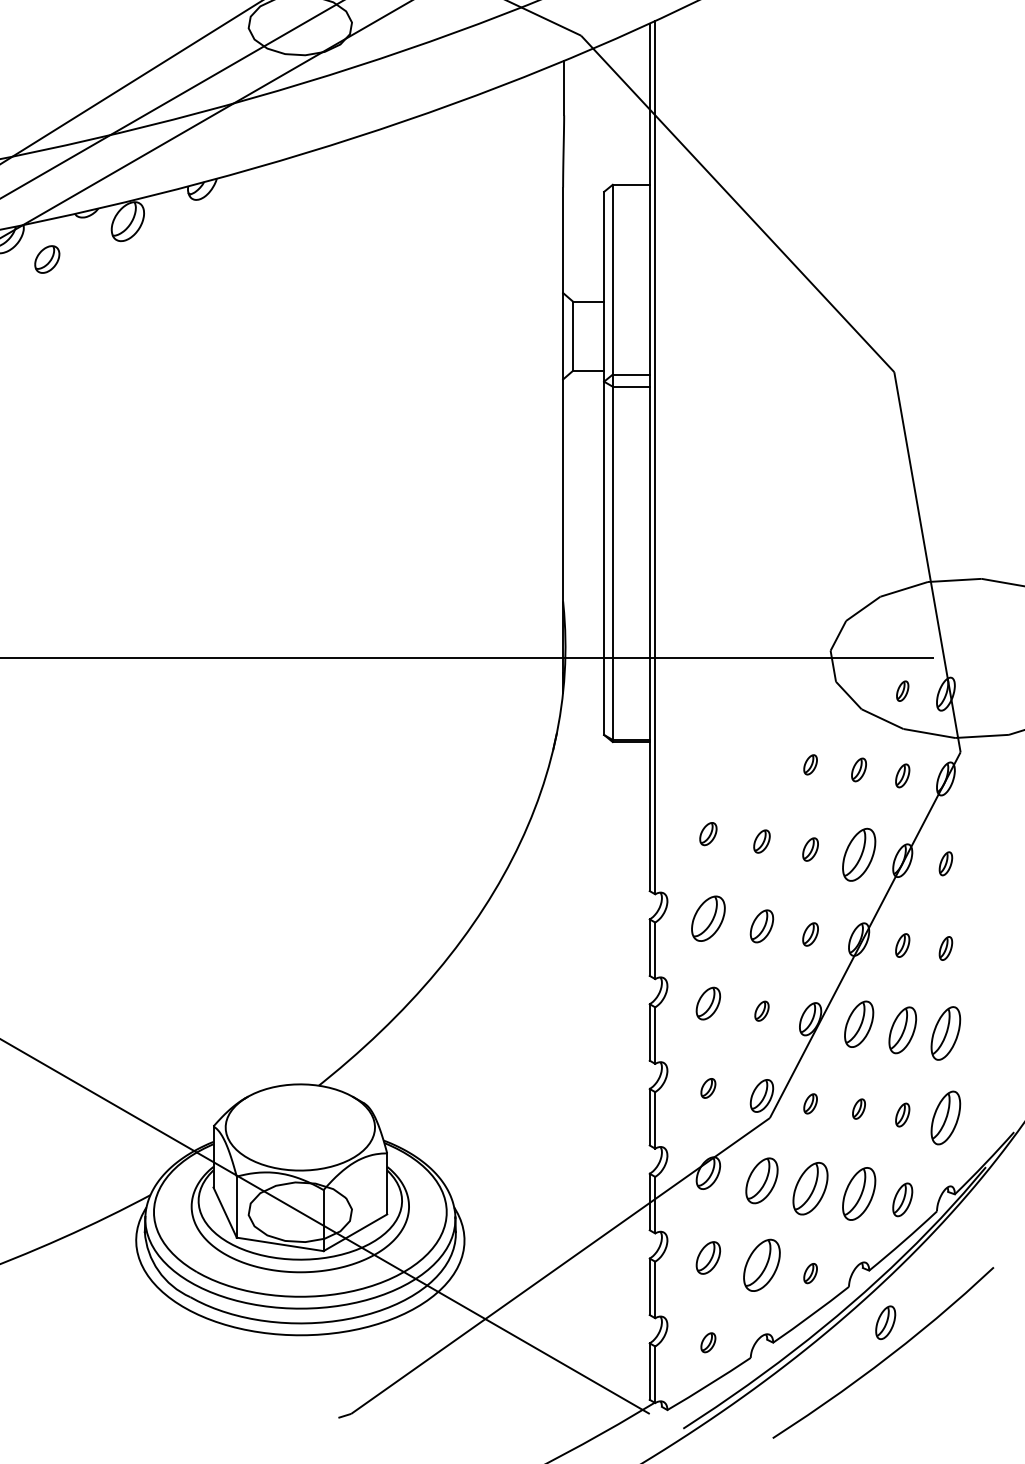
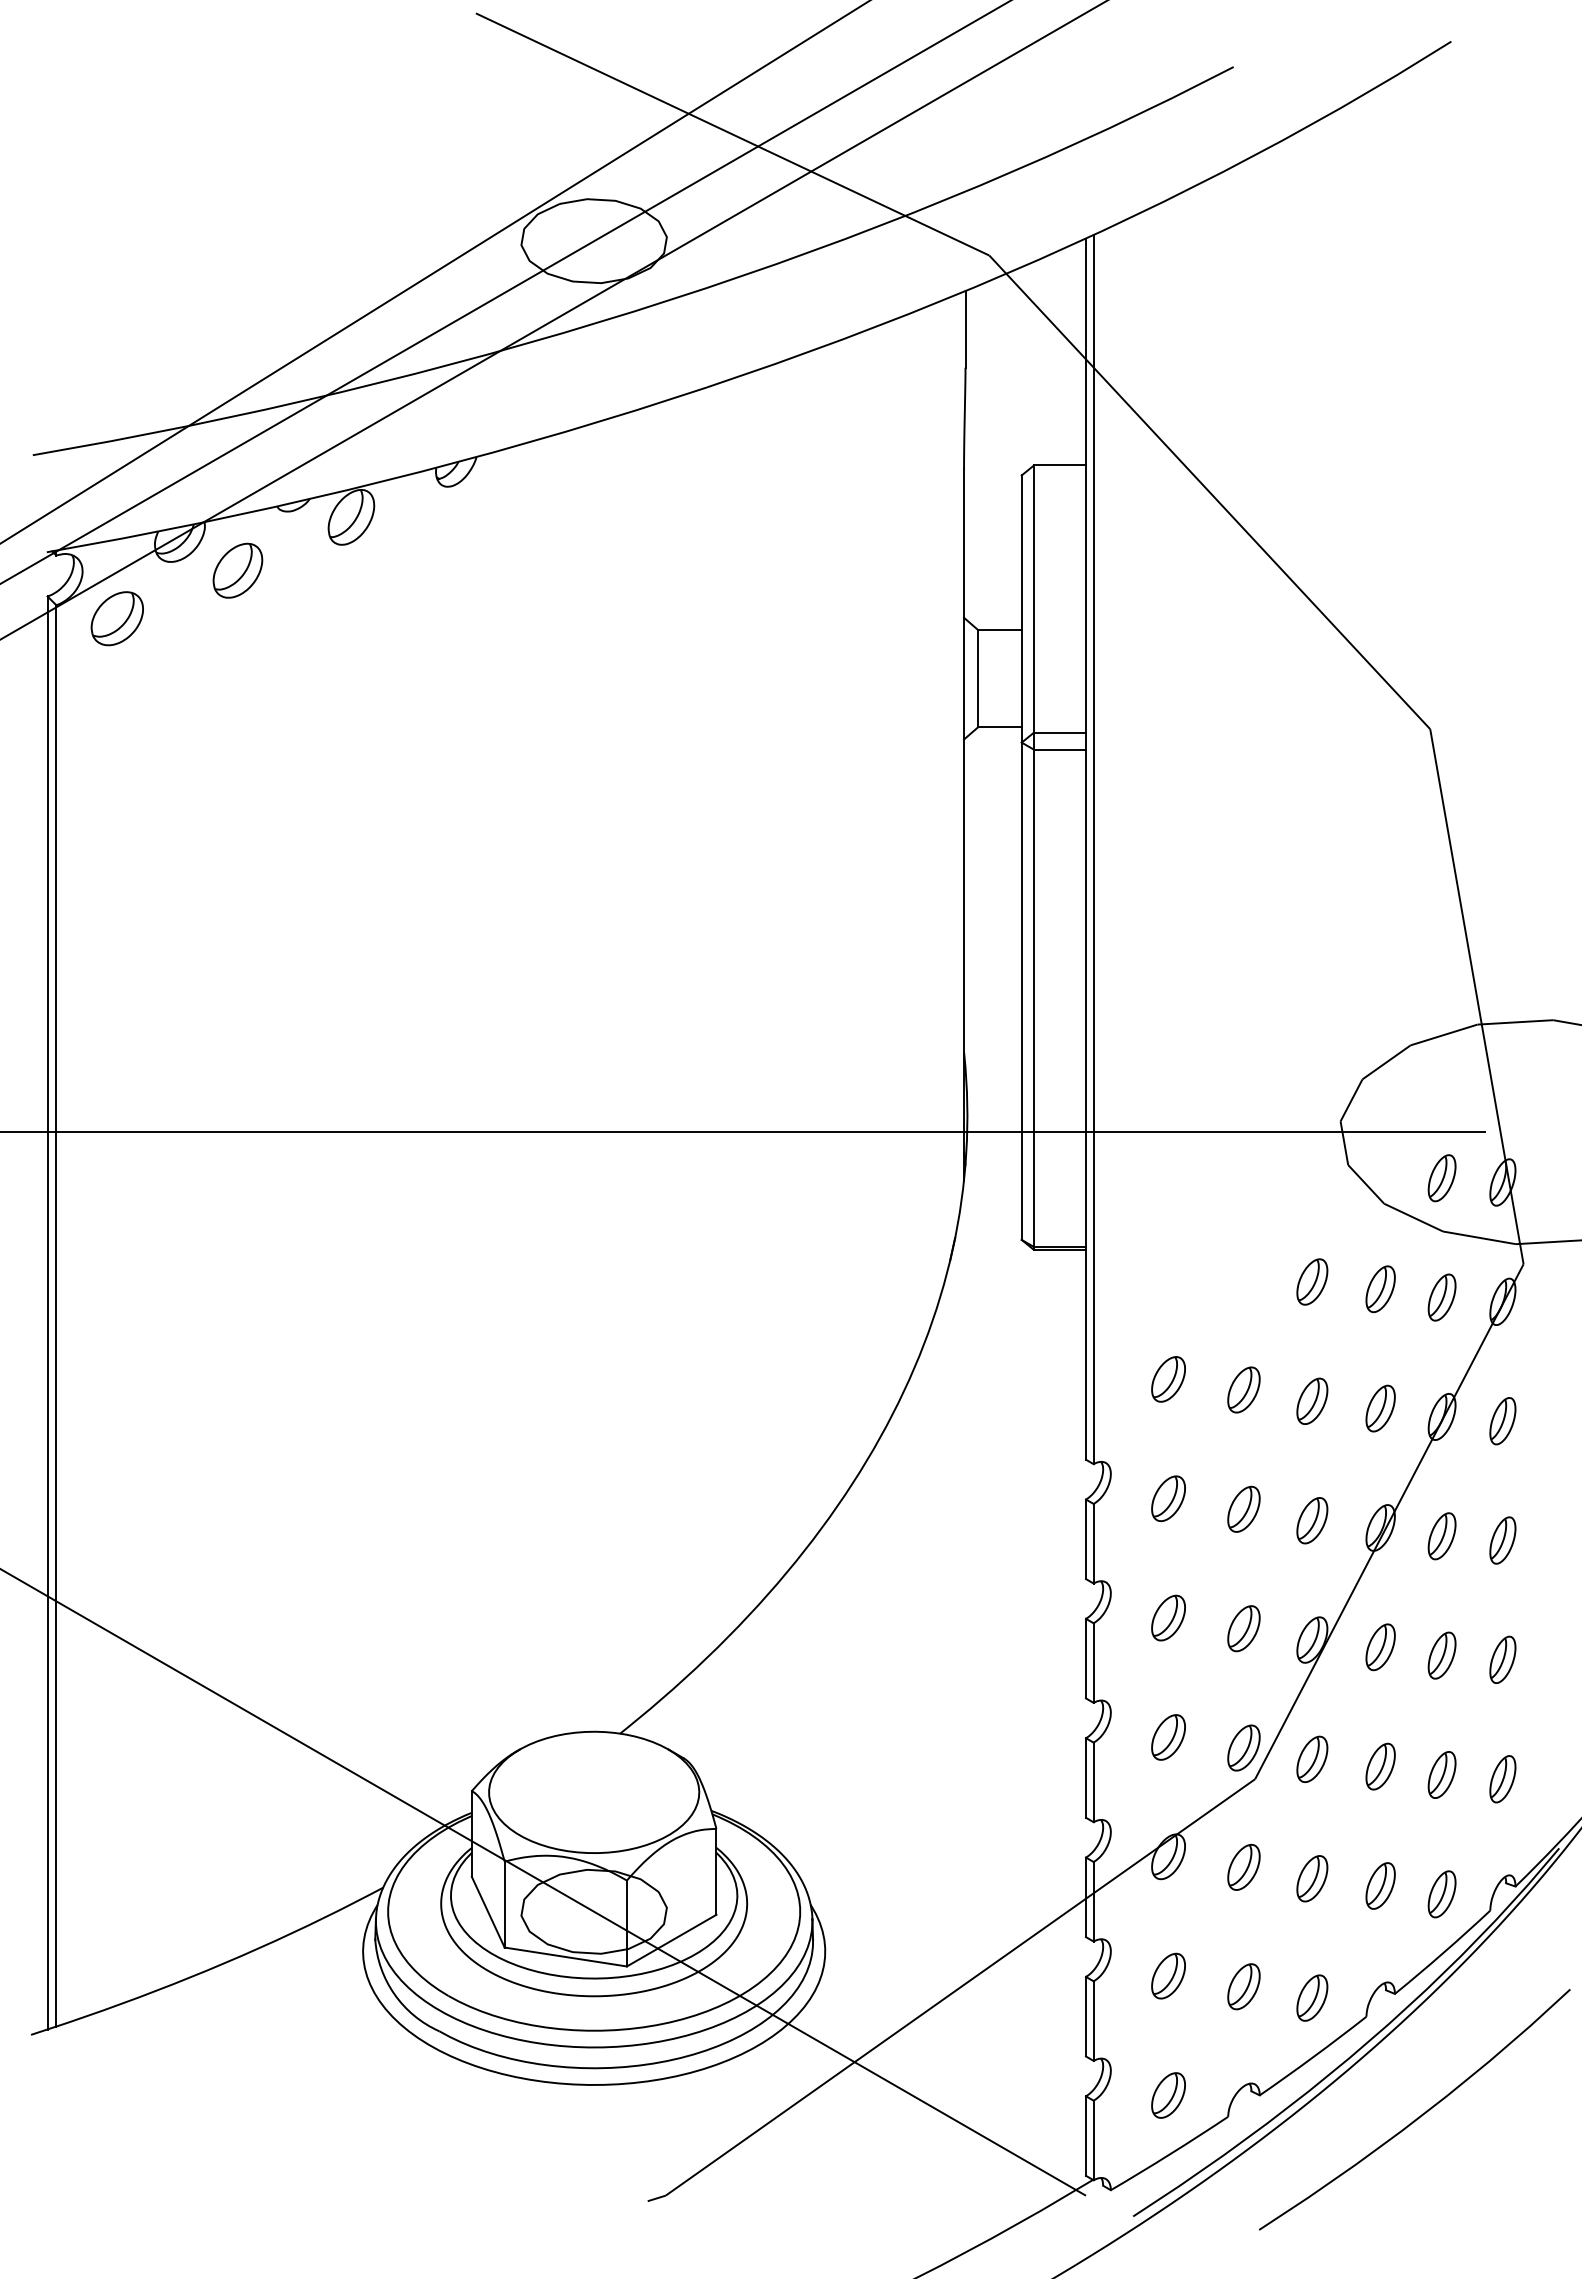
part: (46, 259) -> (237, 570), size x1.43
part: (902, 691) -> (1441, 1178), size x1.67
part: (810, 764) -> (1312, 1281), size x1.67
part: (858, 769) -> (1380, 1288), size x1.43
part: (902, 775) -> (1441, 1297), size x1.43
part: (708, 834) -> (1168, 1379), size x1.43
part: (761, 841) -> (1243, 1389), size x1.43
part: (810, 849) -> (1312, 1400), size x1.43
part: (858, 854) -> (1380, 1408), size x0.62
part: (945, 863) -> (1502, 1421), size x1.43
part: (708, 918) -> (1168, 1498), size x0.71
part: (810, 934) -> (1312, 1520), size x1.43
part: (902, 945) -> (1441, 1536), size x1.43
part: (945, 948) -> (1502, 1540), size x1.43
part: (761, 1011) -> (1243, 1628), size x1.67
part: (858, 1024) -> (1380, 1647), size x0.71
part: (902, 1030) -> (1441, 1655), size x0.71
part: (945, 1033) -> (1502, 1659), size x0.62
part: (708, 1088) -> (1168, 1737), size x1.67
part: (810, 1103) -> (1312, 1758), size x1.67
part: (858, 1109) -> (1380, 1766), size x1.67
part: (902, 1114) -> (1441, 1774), size x1.43
part: (945, 1118) -> (1502, 1779), size x0.62
part: (761, 1180) -> (1243, 1866), size x0.71
part: (810, 1188) -> (1312, 1878), size x0.62
part: (858, 1193) -> (1380, 1885), size x0.62
part: (761, 1265) -> (1243, 1986), size x0.62
part: (810, 1273) -> (1312, 1997), size x1.67
part: (885, 1322) -> (1417, 2067), removed
part: (708, 1342) -> (1168, 2095), size x1.67

